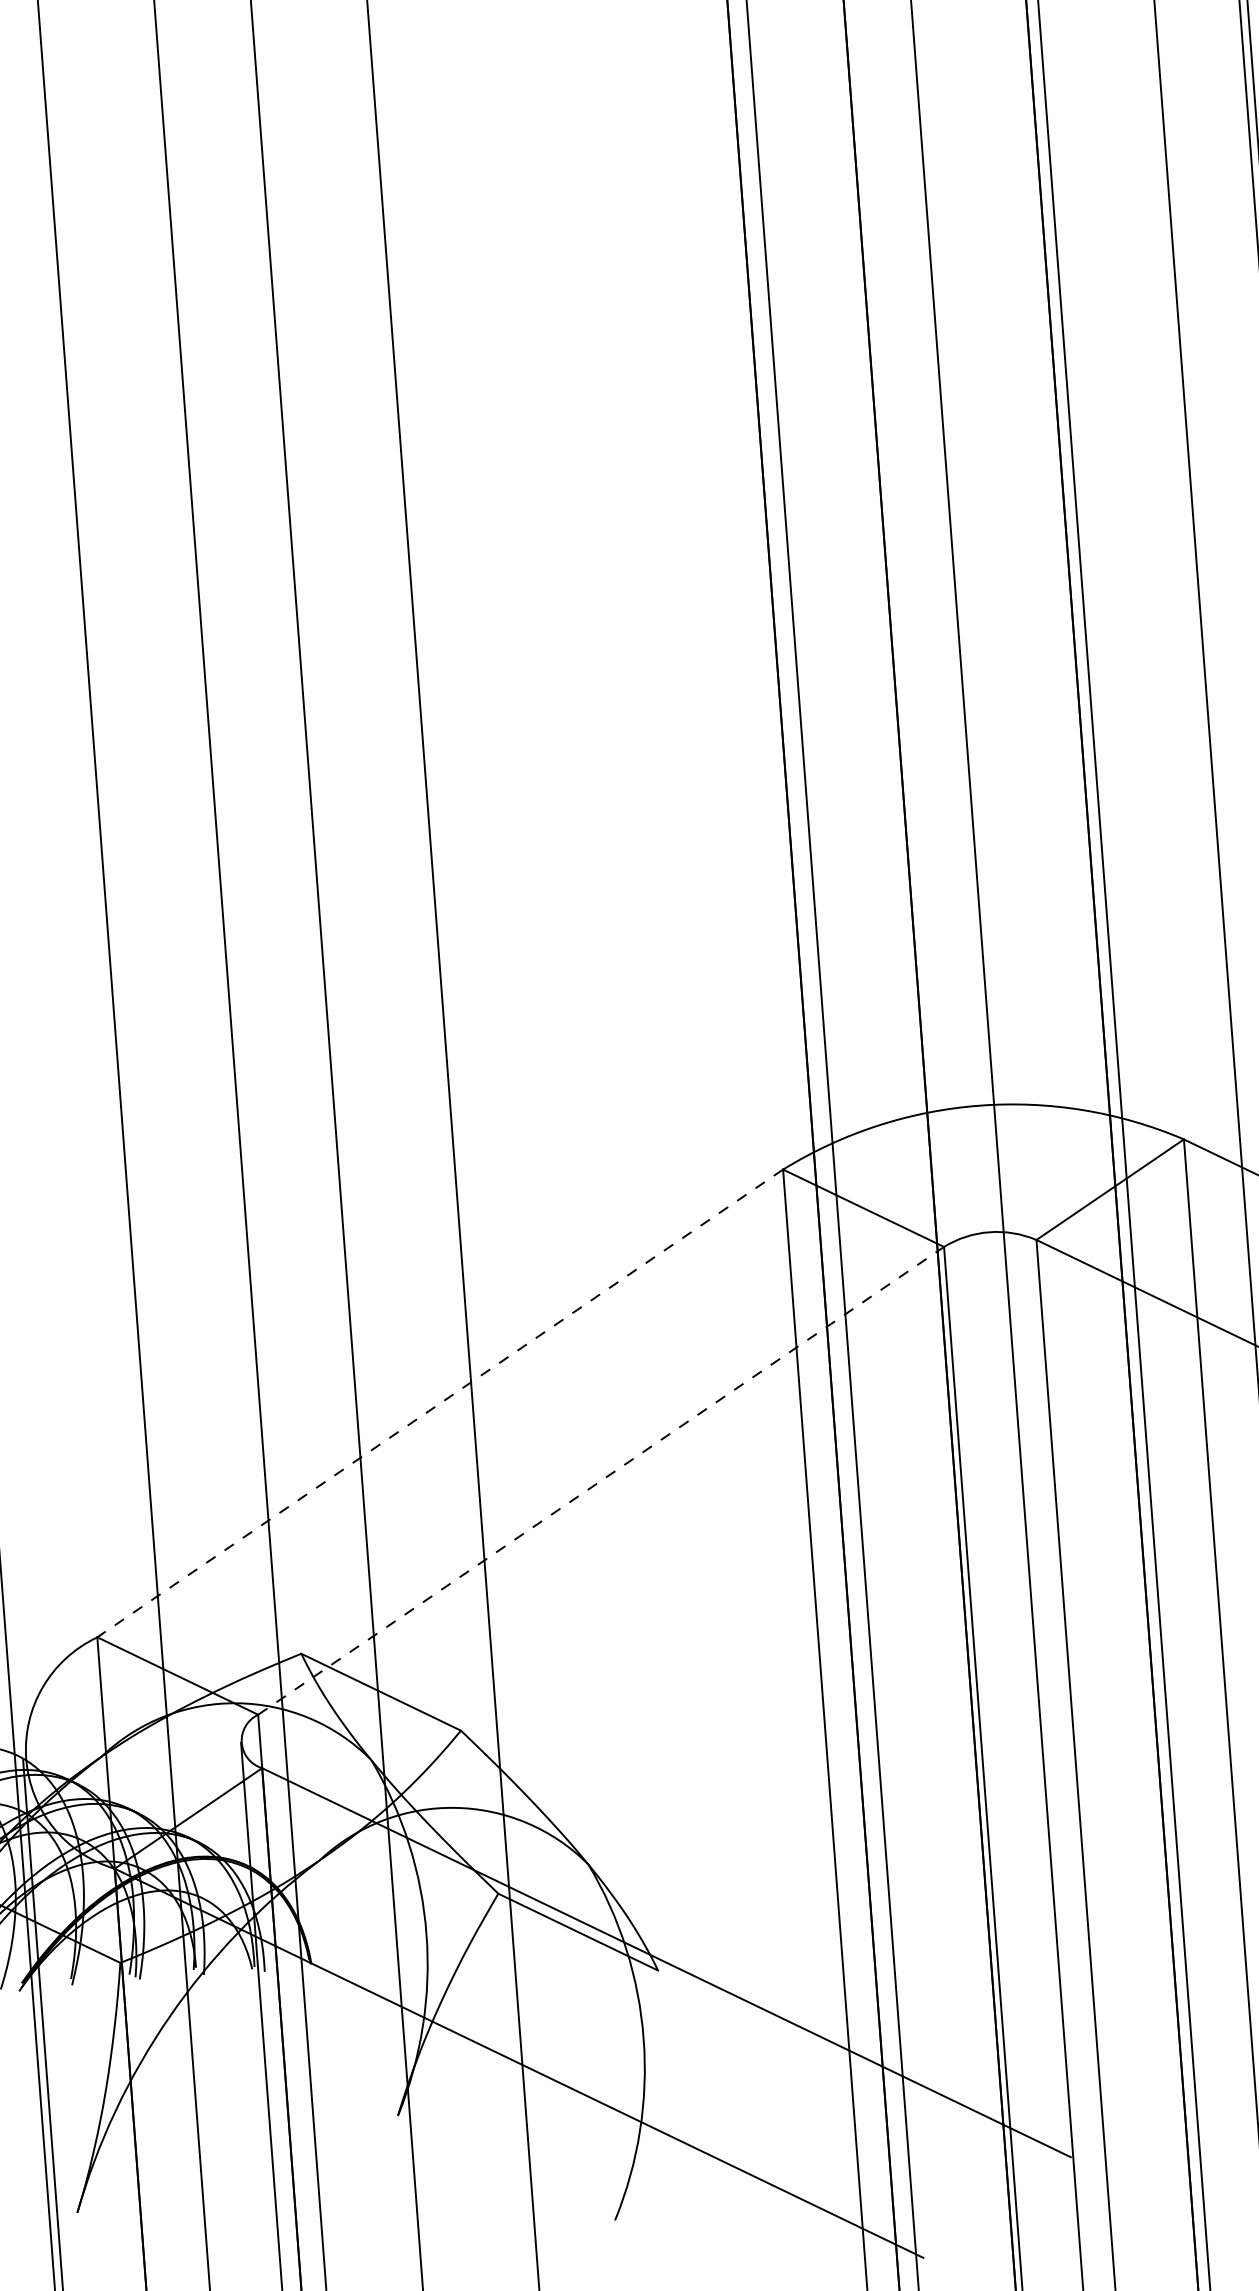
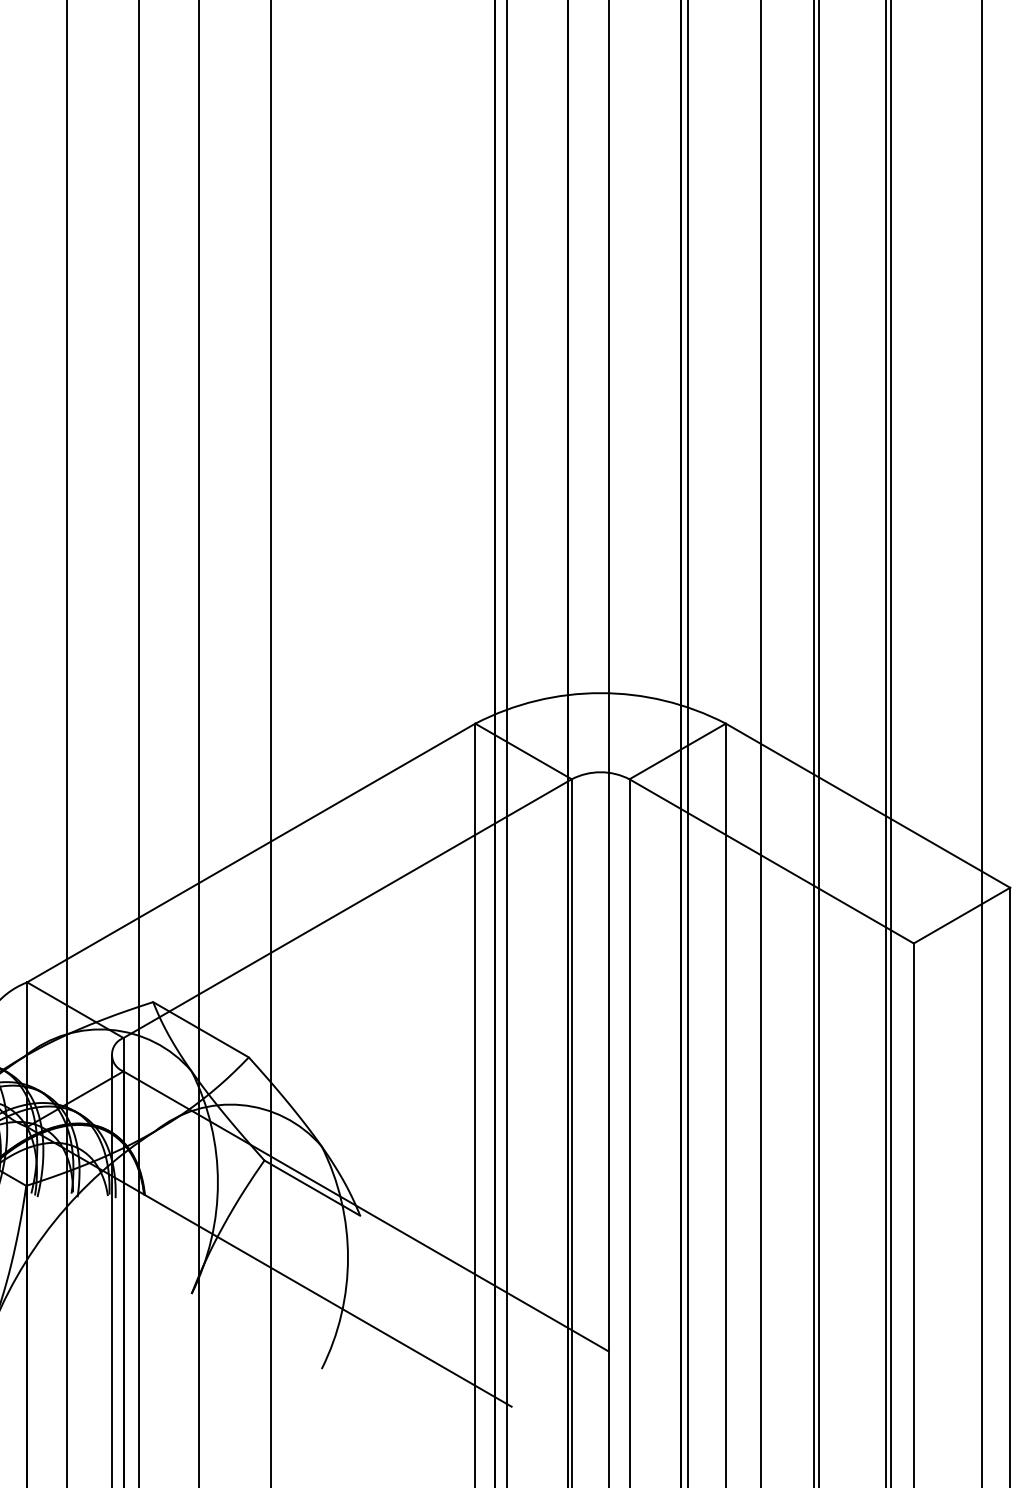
line: (440, 1404) -> (251, 853), dashed -> solid
line: (600, 1480) -> (347, 908), dashed -> solid

